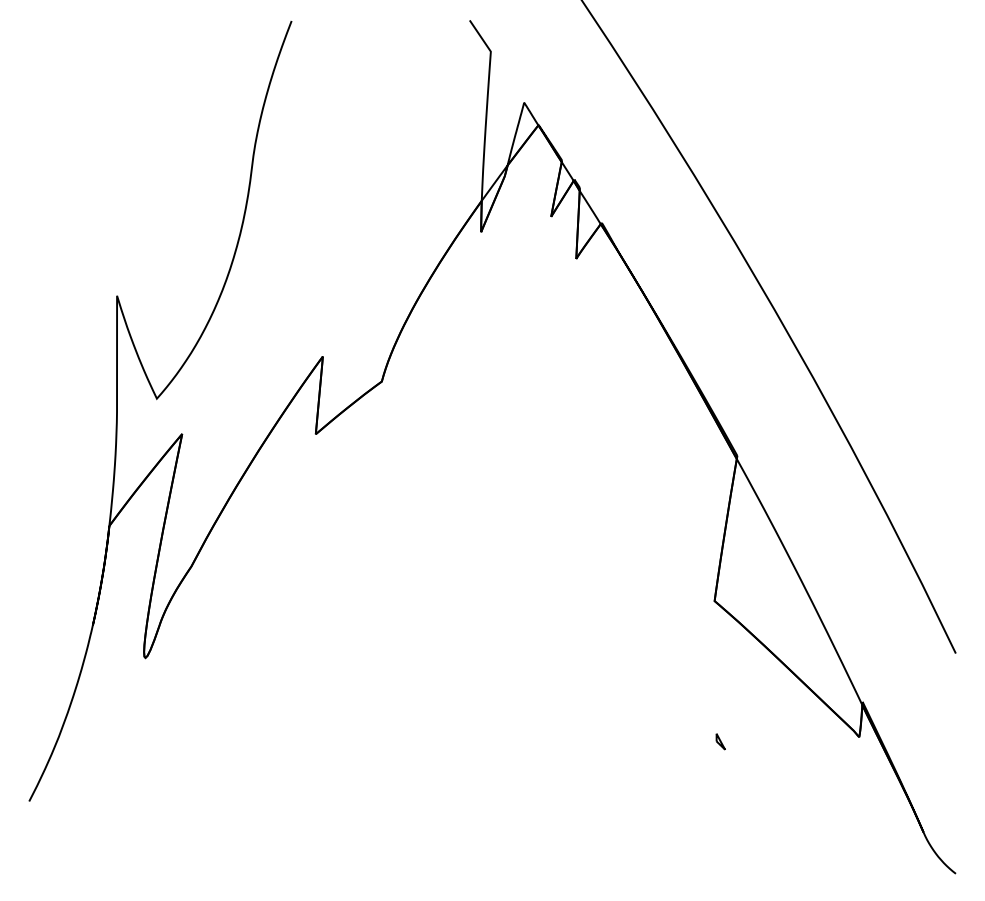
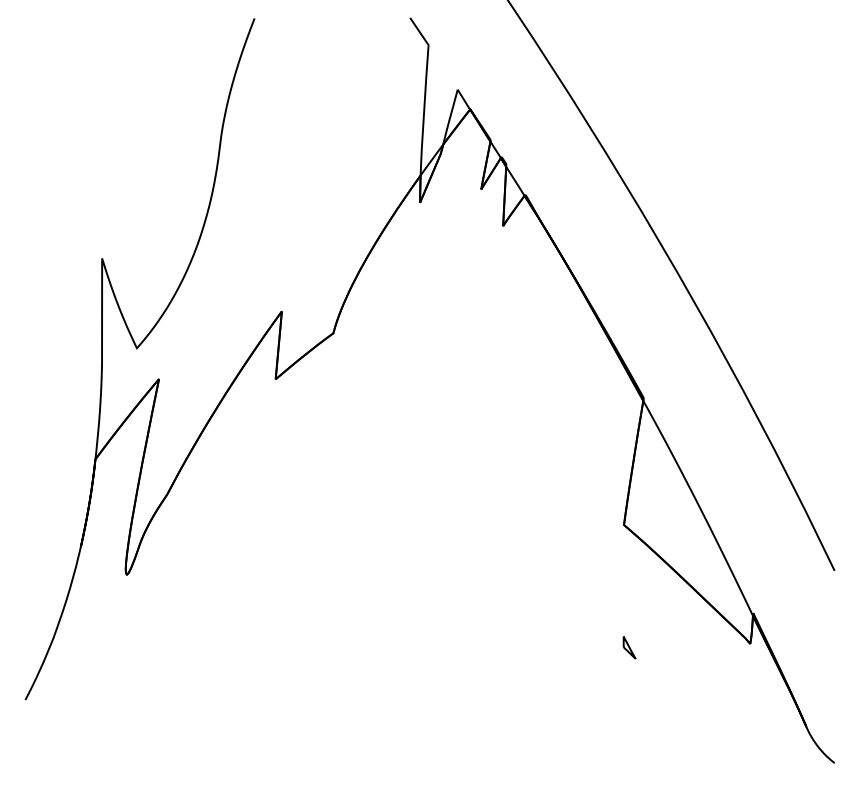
part: (720, 741) -> (629, 647), size x1.6

